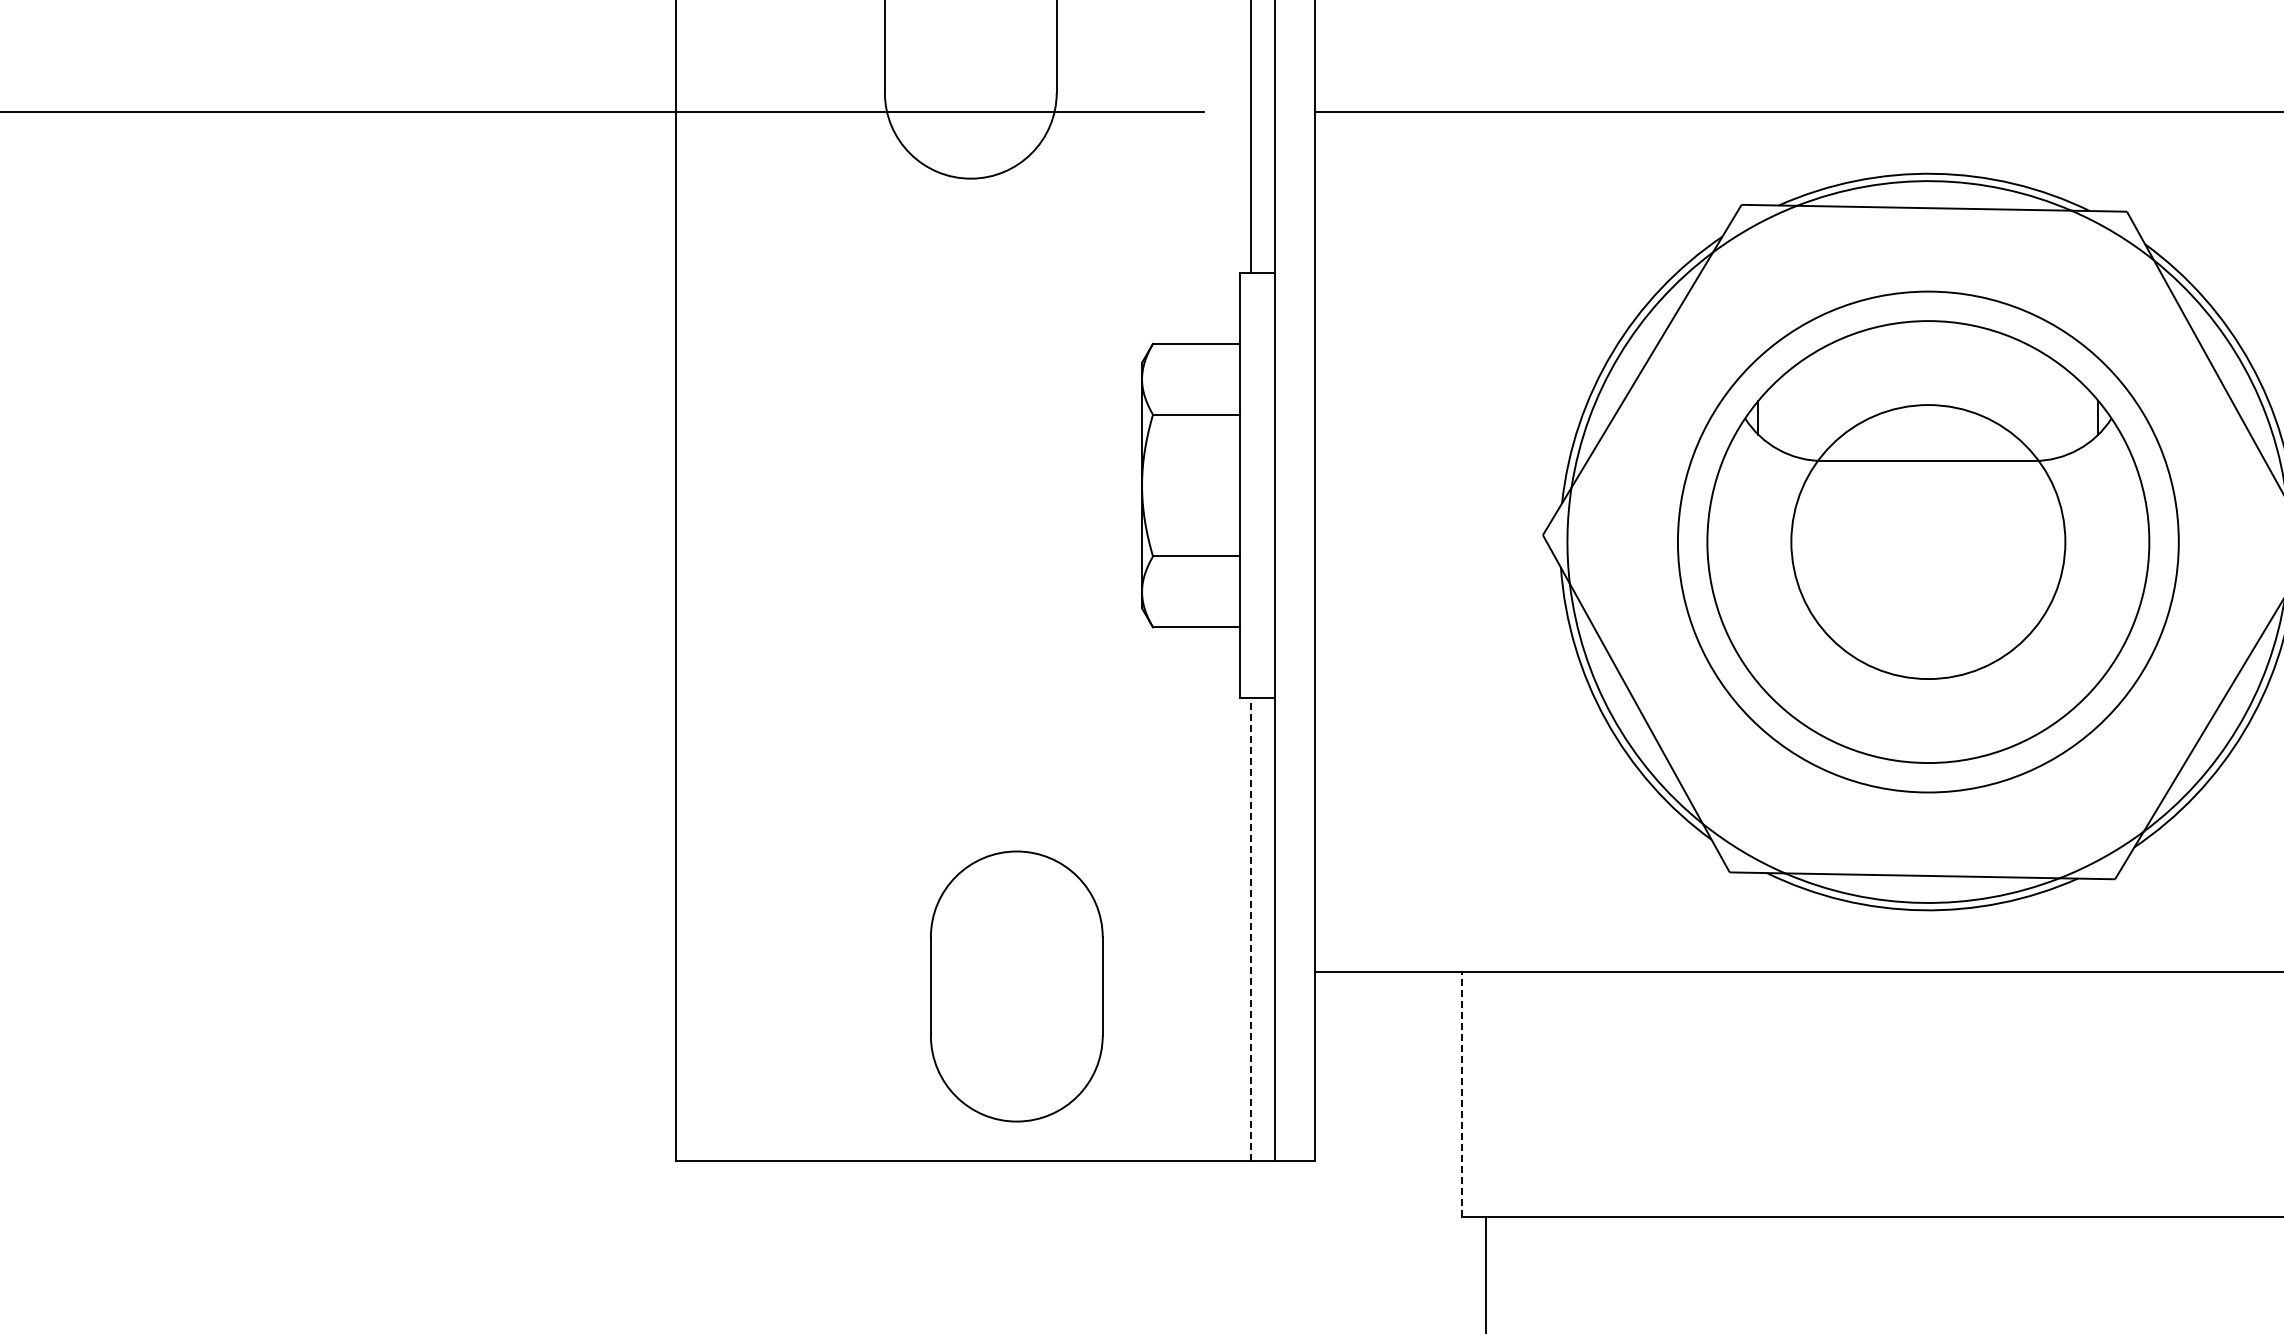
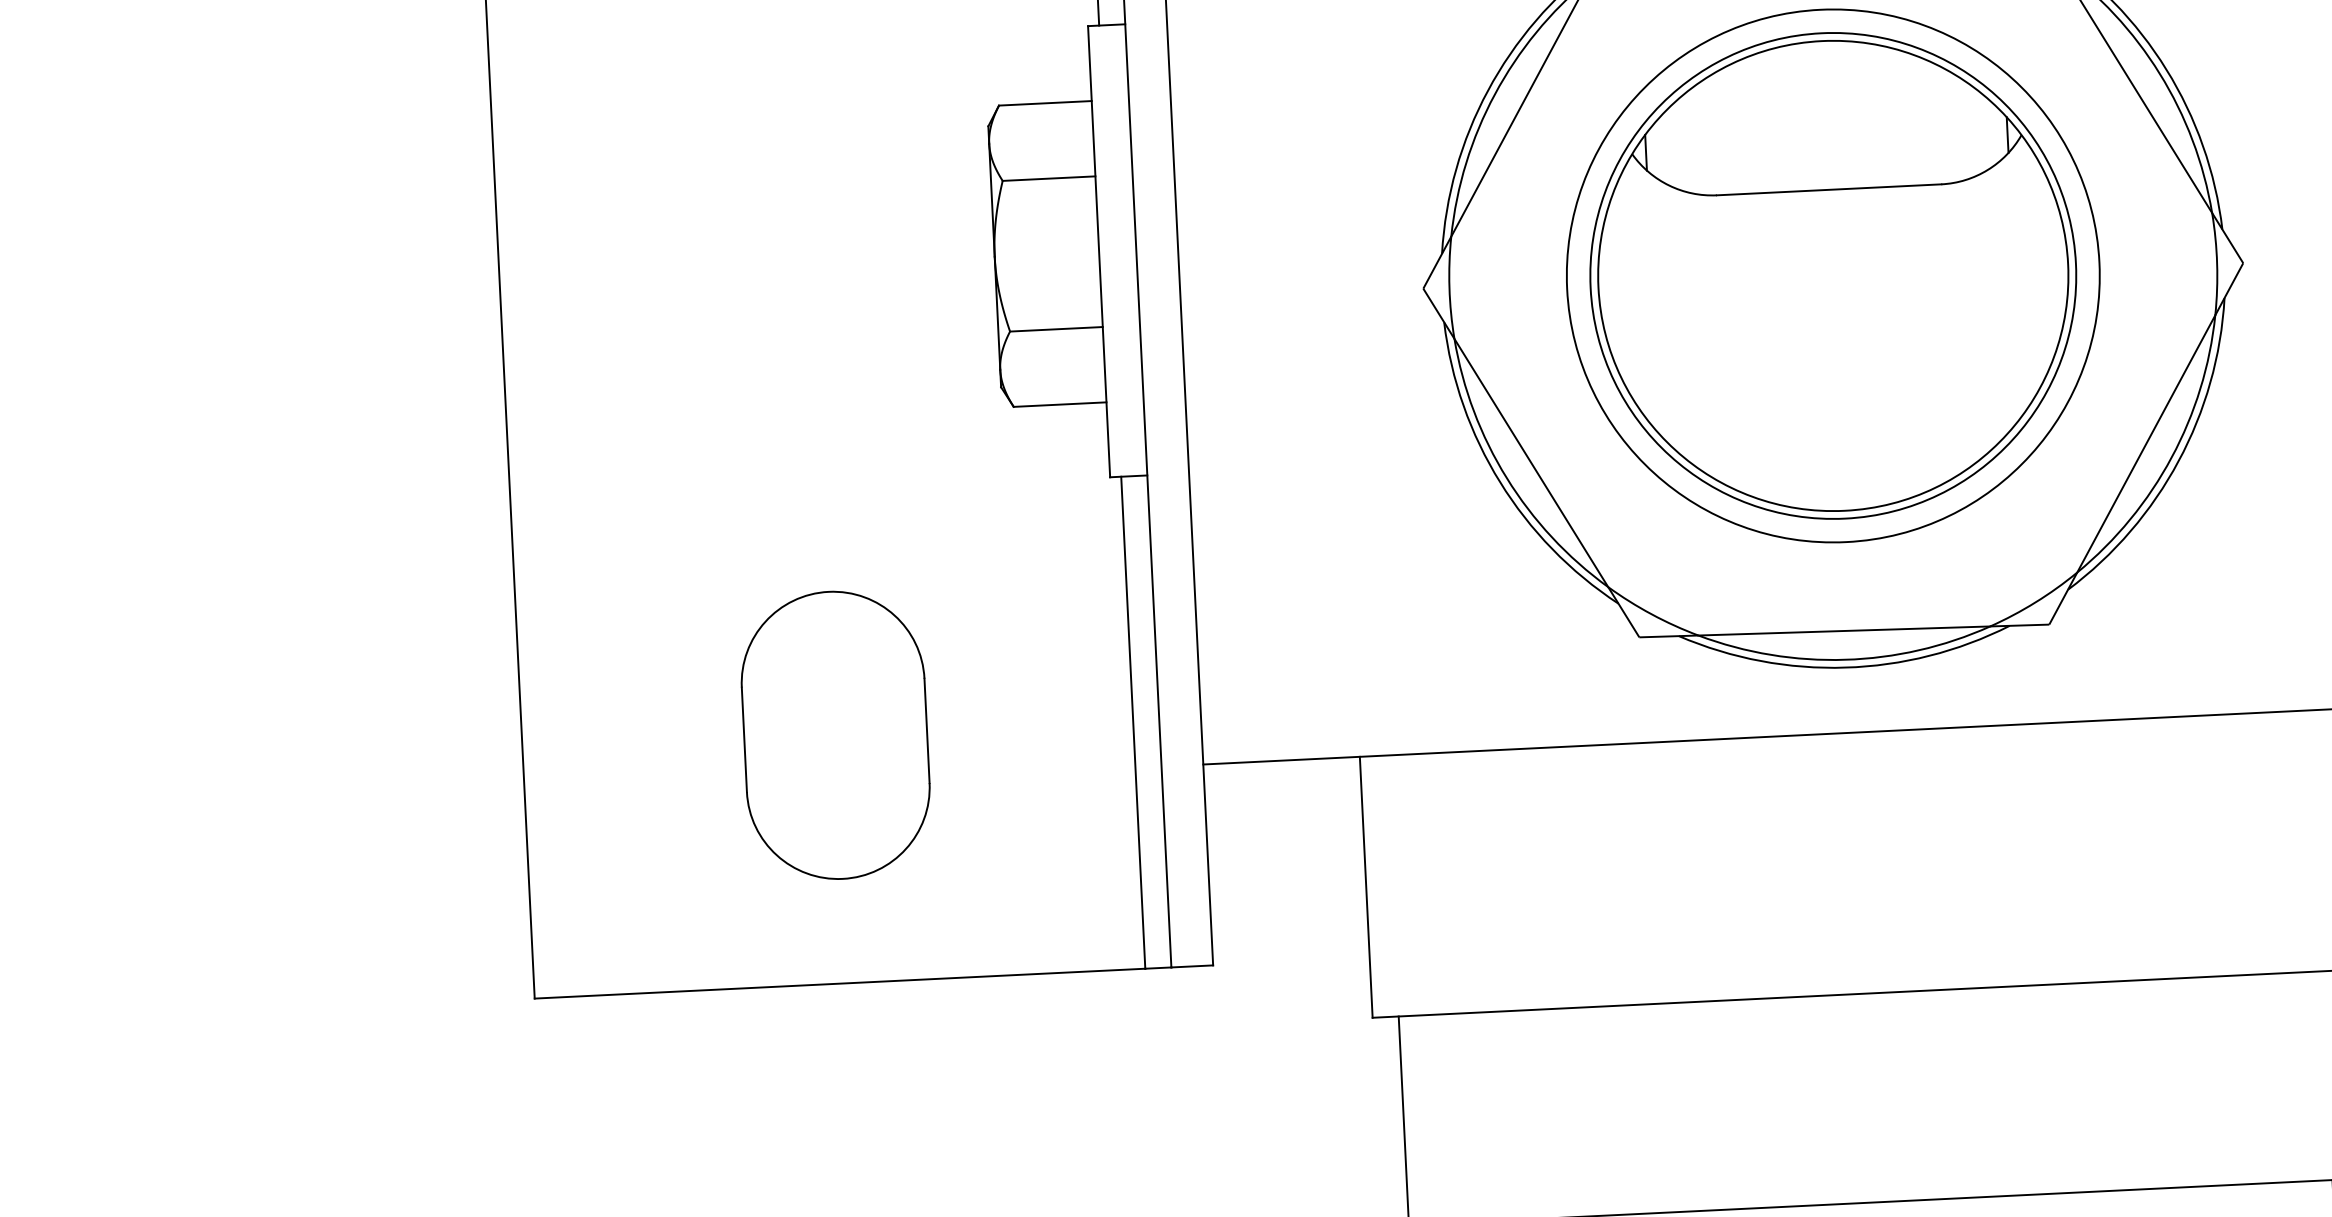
circle: (1928, 541) -> (1833, 275), size x1.67
line: (1250, 928) -> (1132, 721), dashed -> solid
part: (1016, 986) -> (835, 735), moved
line: (1461, 1094) -> (1365, 887), dashed -> solid

